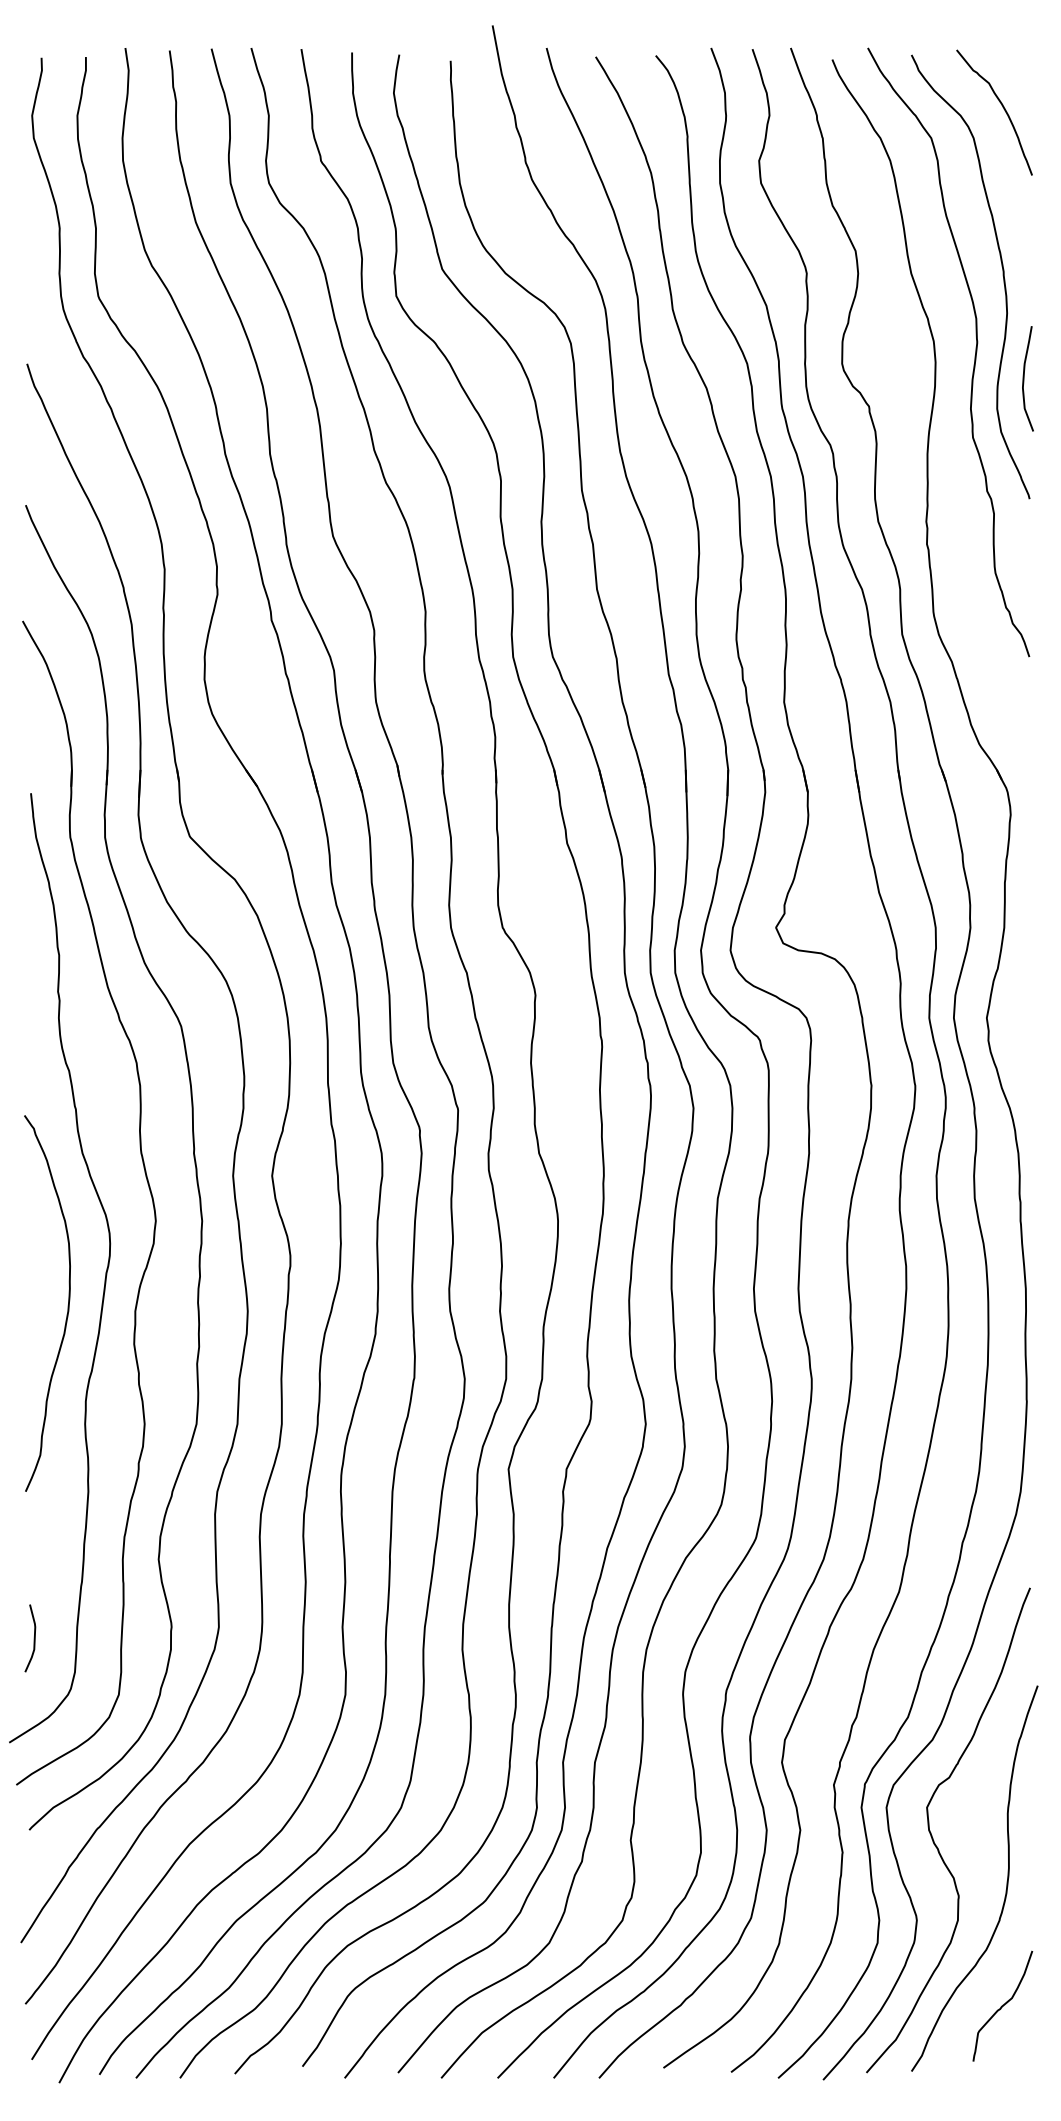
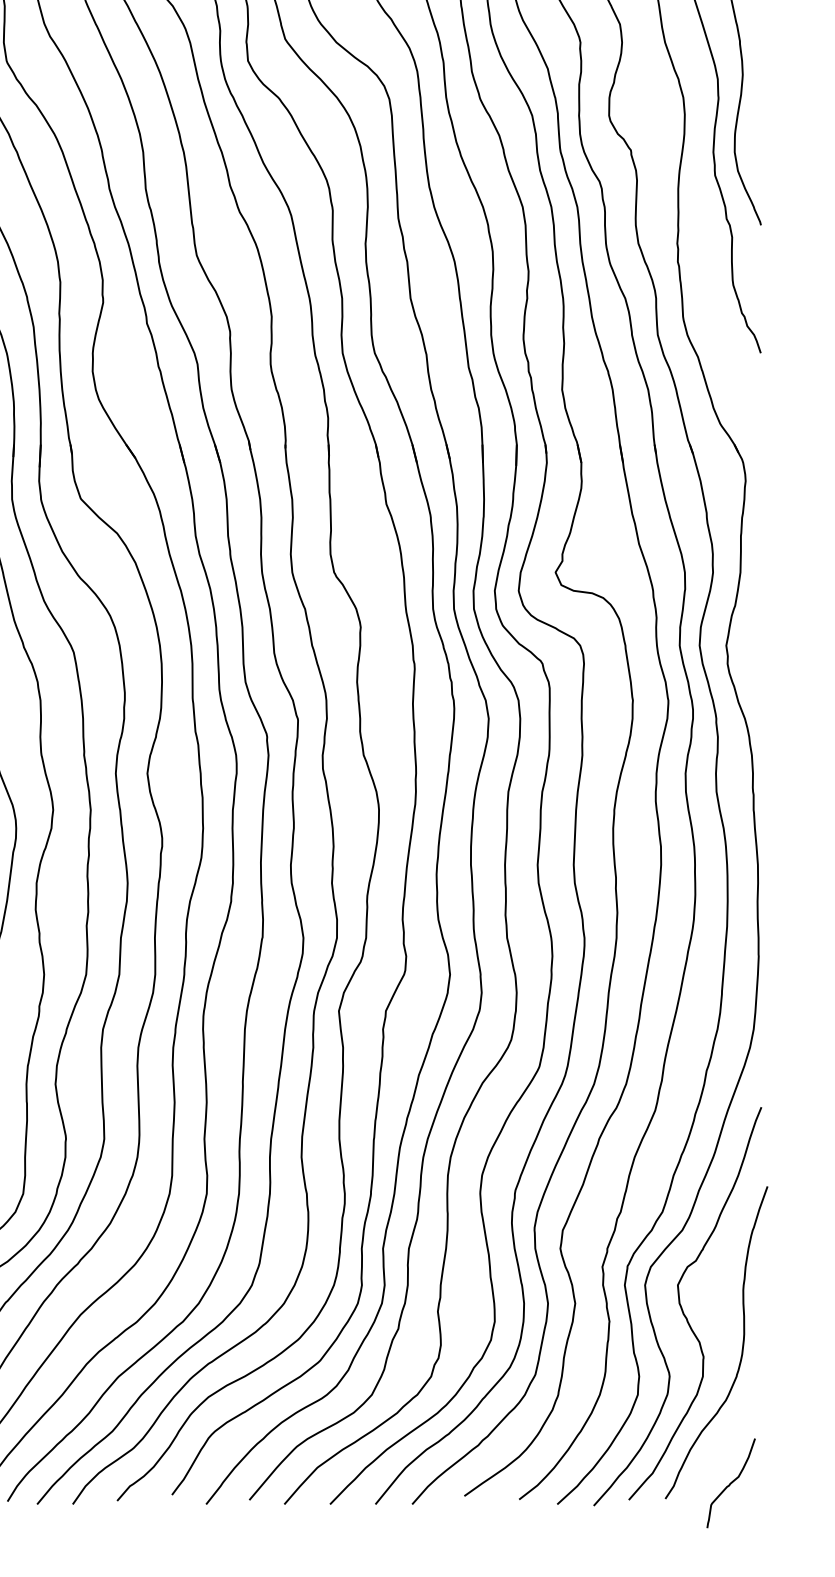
curve: (1024, 378) -> (756, 127), removed
curve: (1002, 2005) -> (730, 1482), moved

